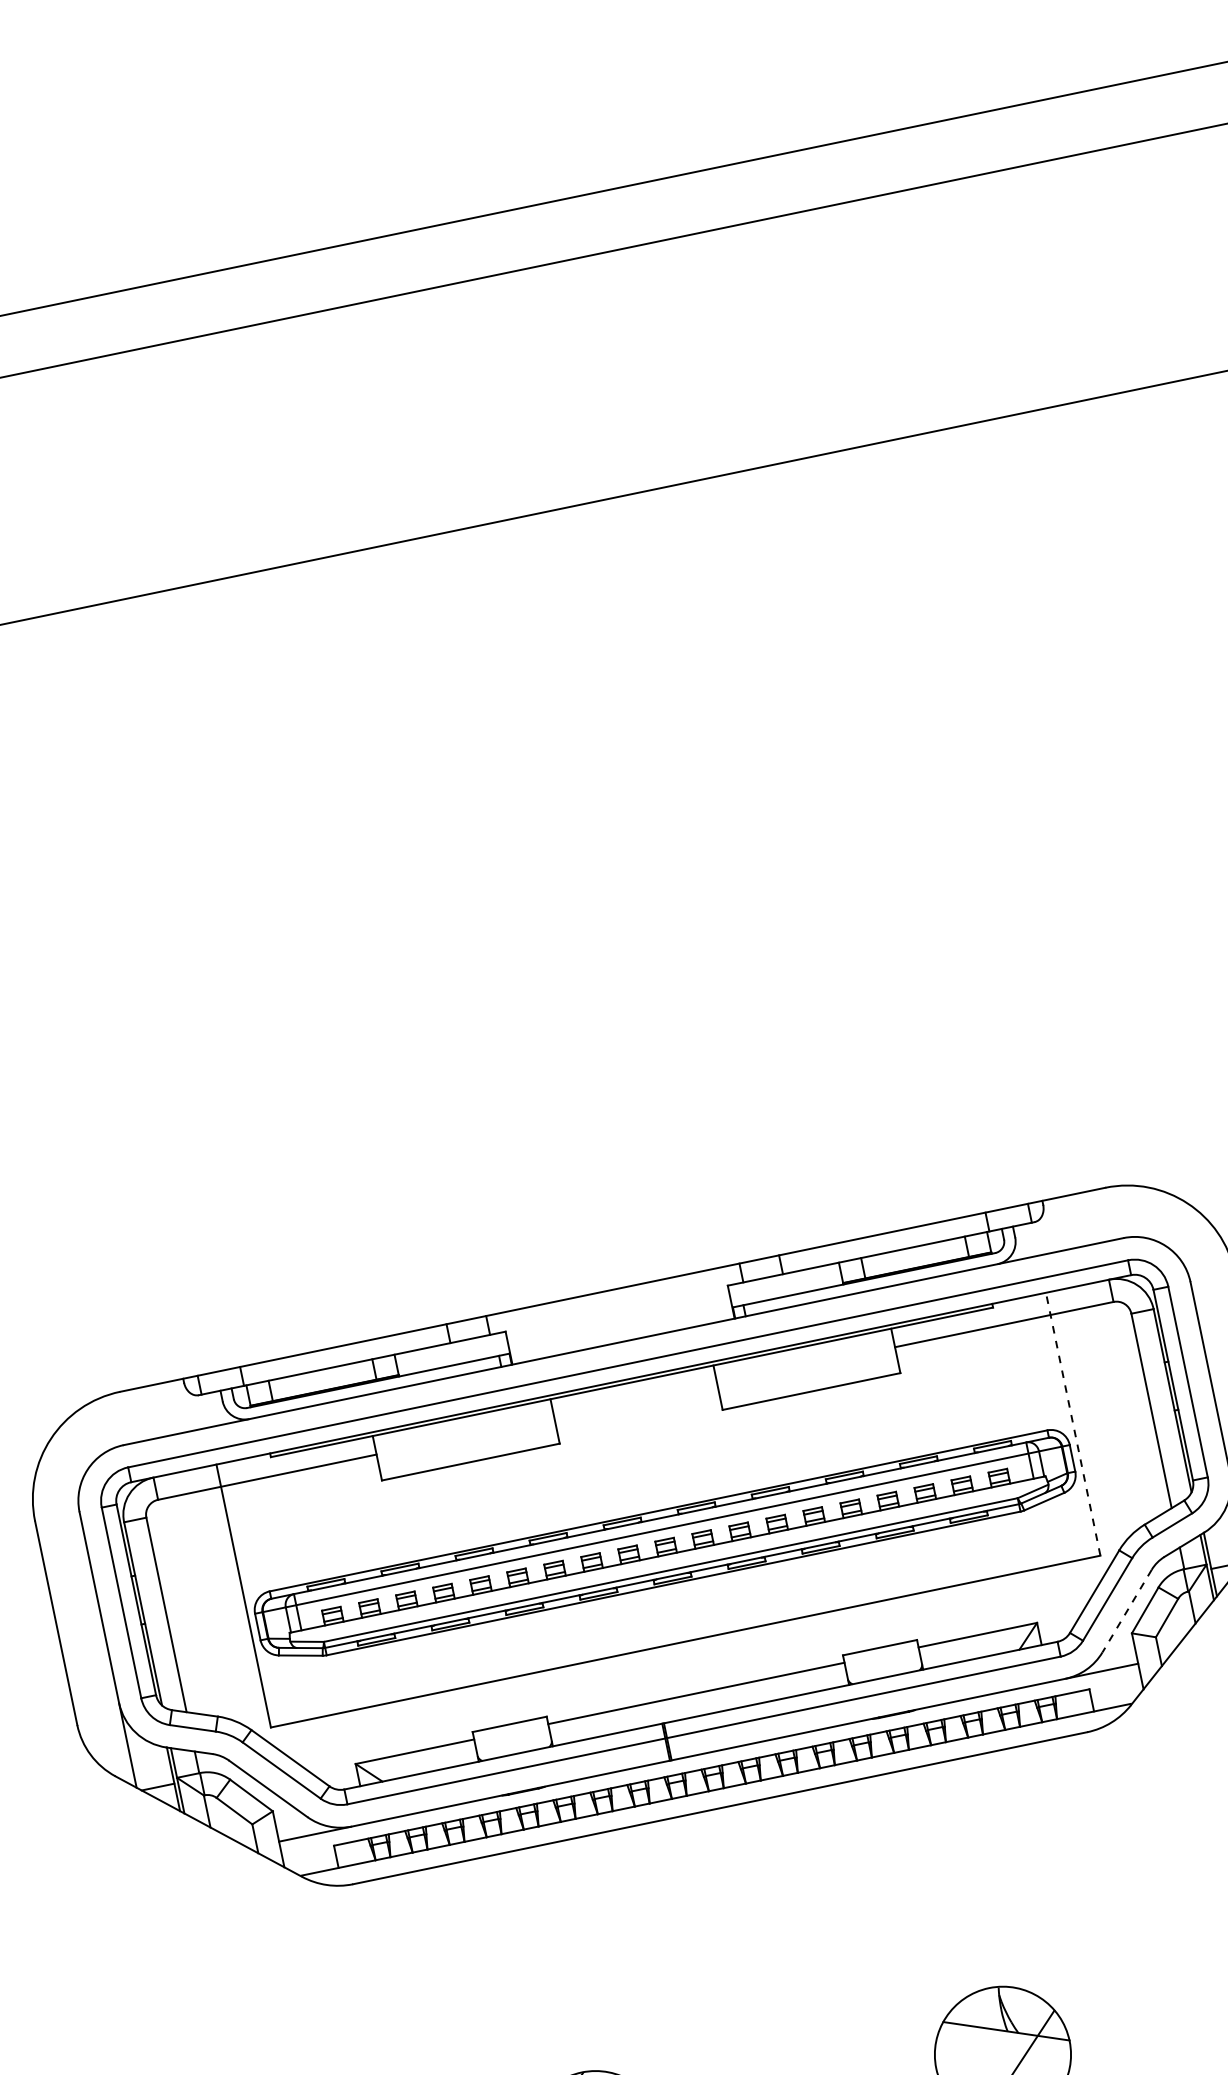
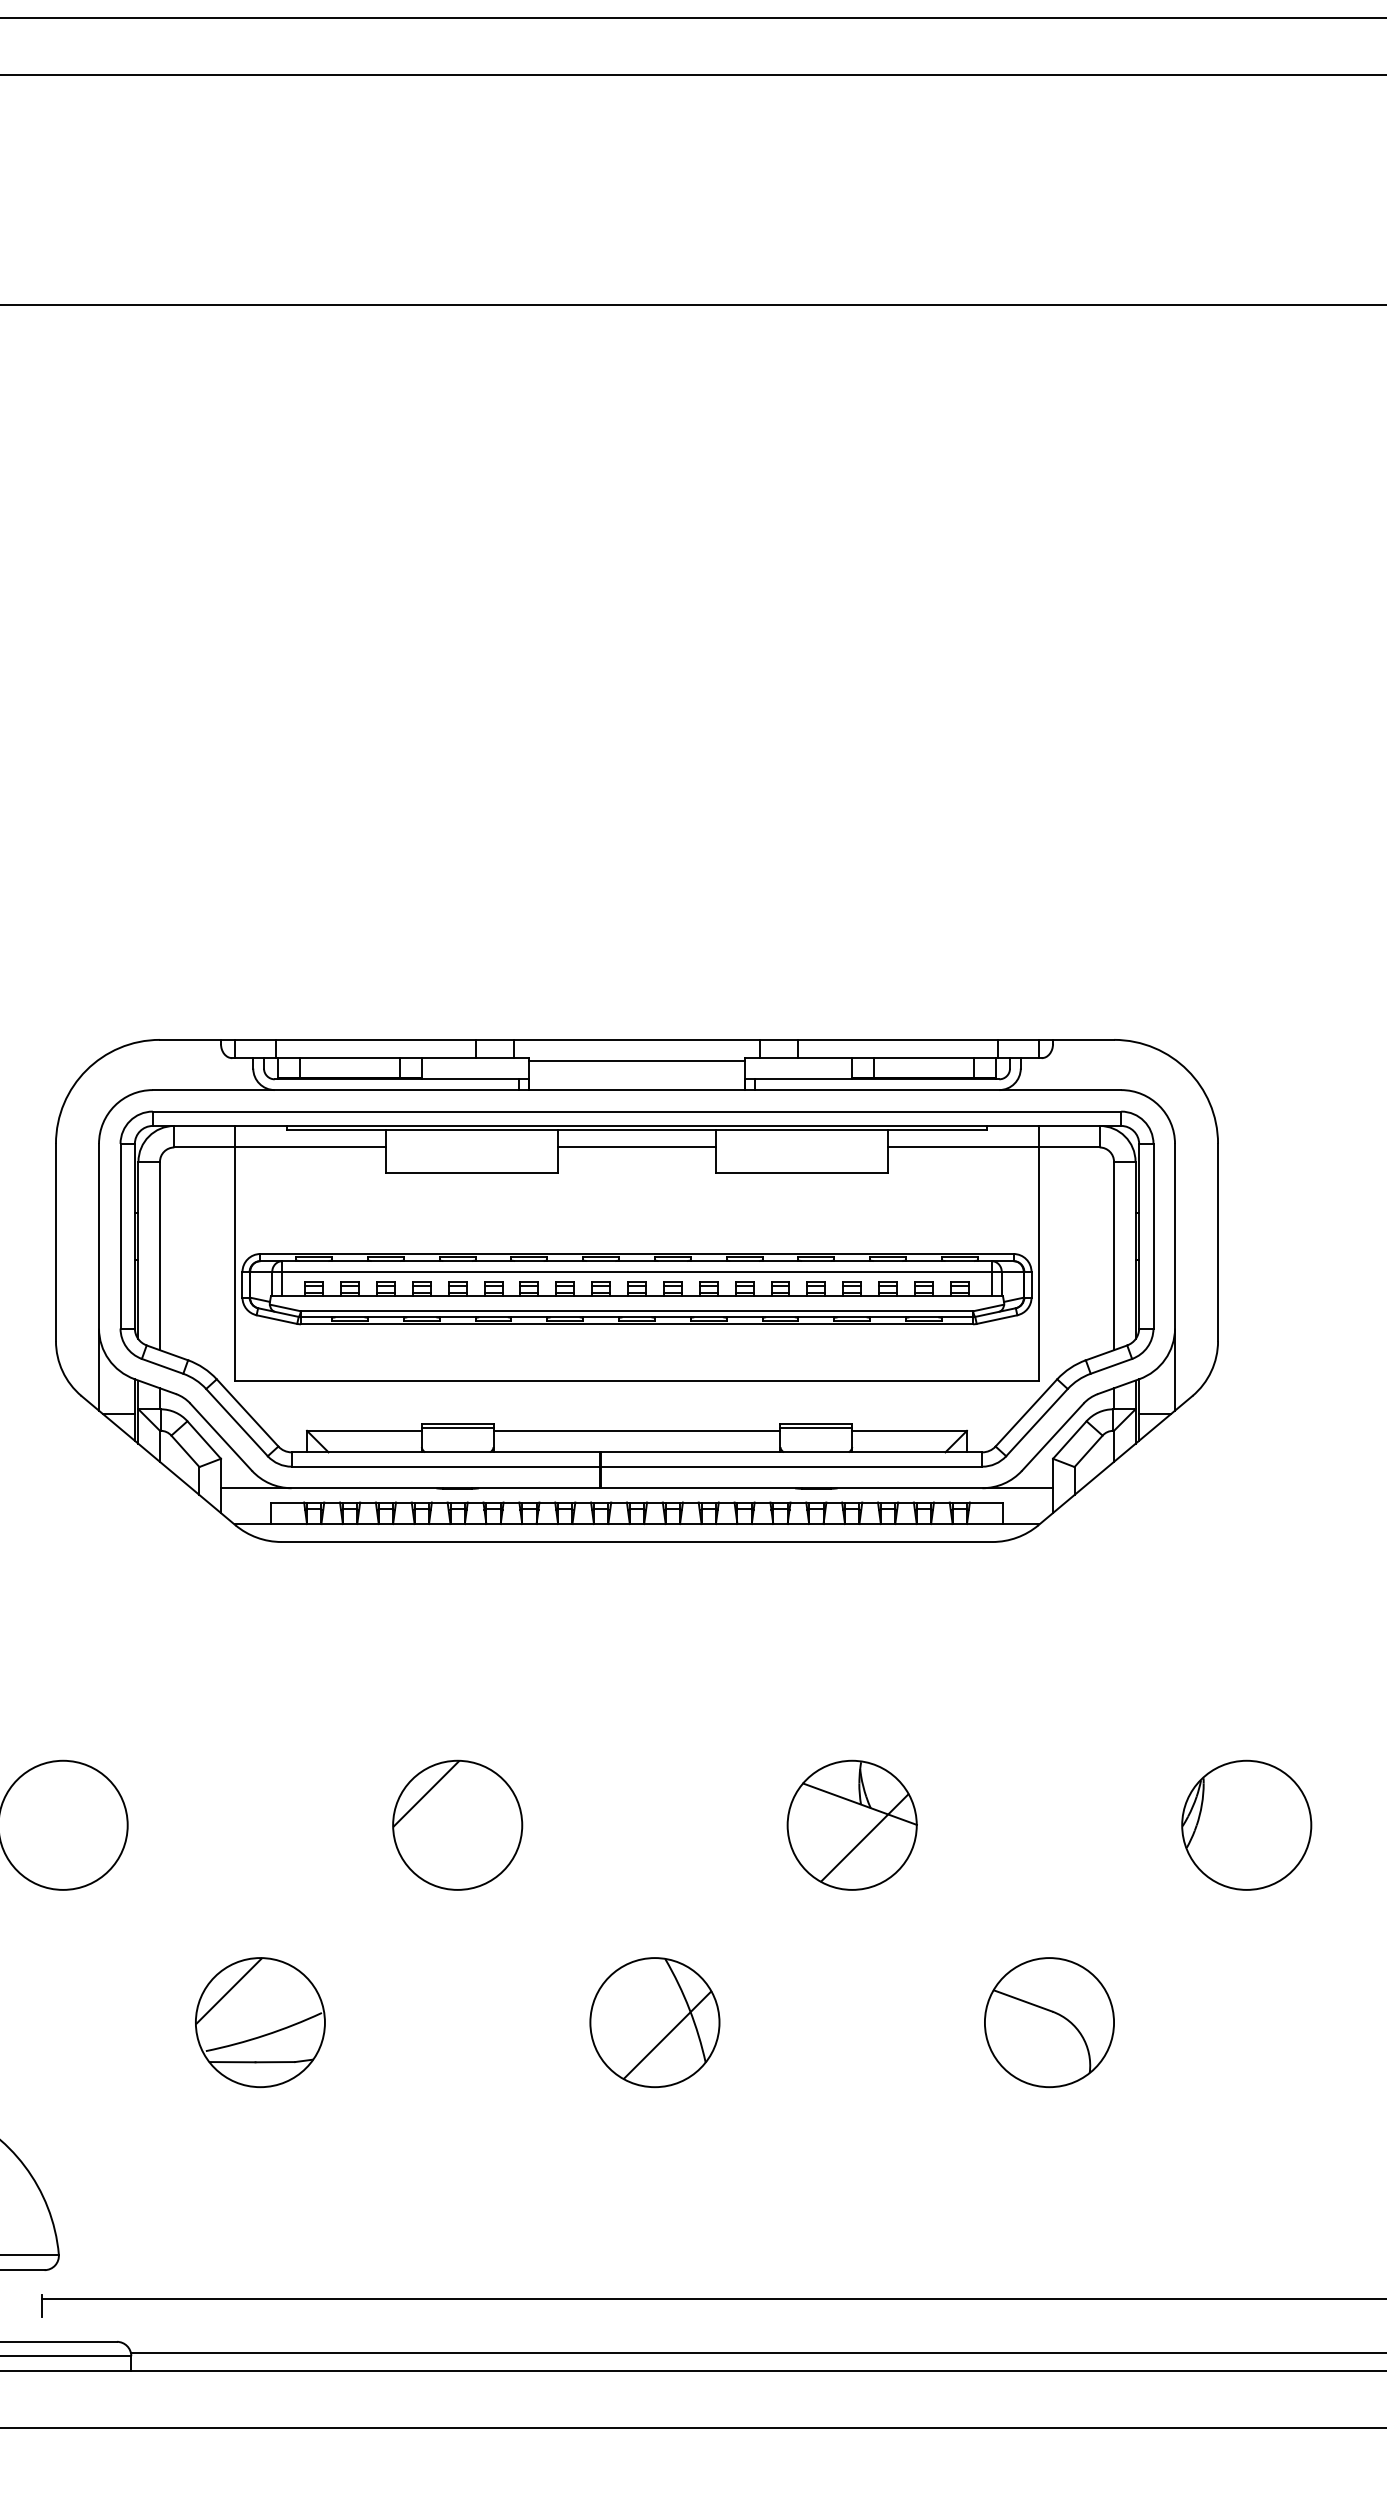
line: (616, 1312) -> (636, 1061), added
line: (635, 1401) -> (636, 1147), added
line: (1072, 1423) -> (1038, 1252), dashed -> solid
line: (1126, 1611) -> (1052, 1437), dashed -> solid
line: (881, 1652) -> (816, 1428), added
line: (510, 1729) -> (457, 1428), added

